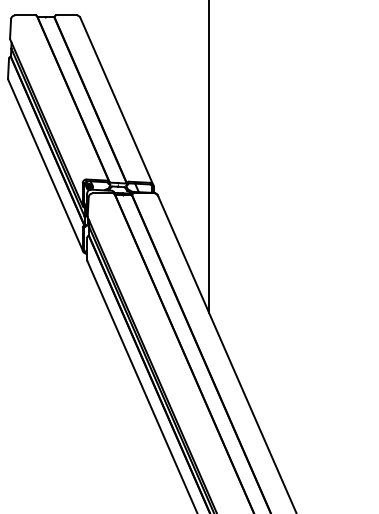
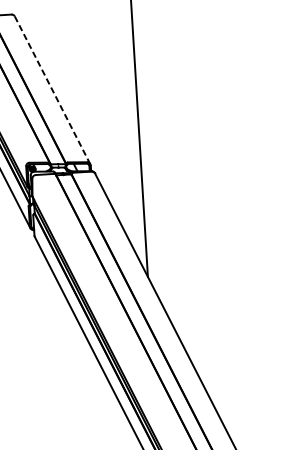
line: (116, 101) -> (52, 90), solid -> dashed

